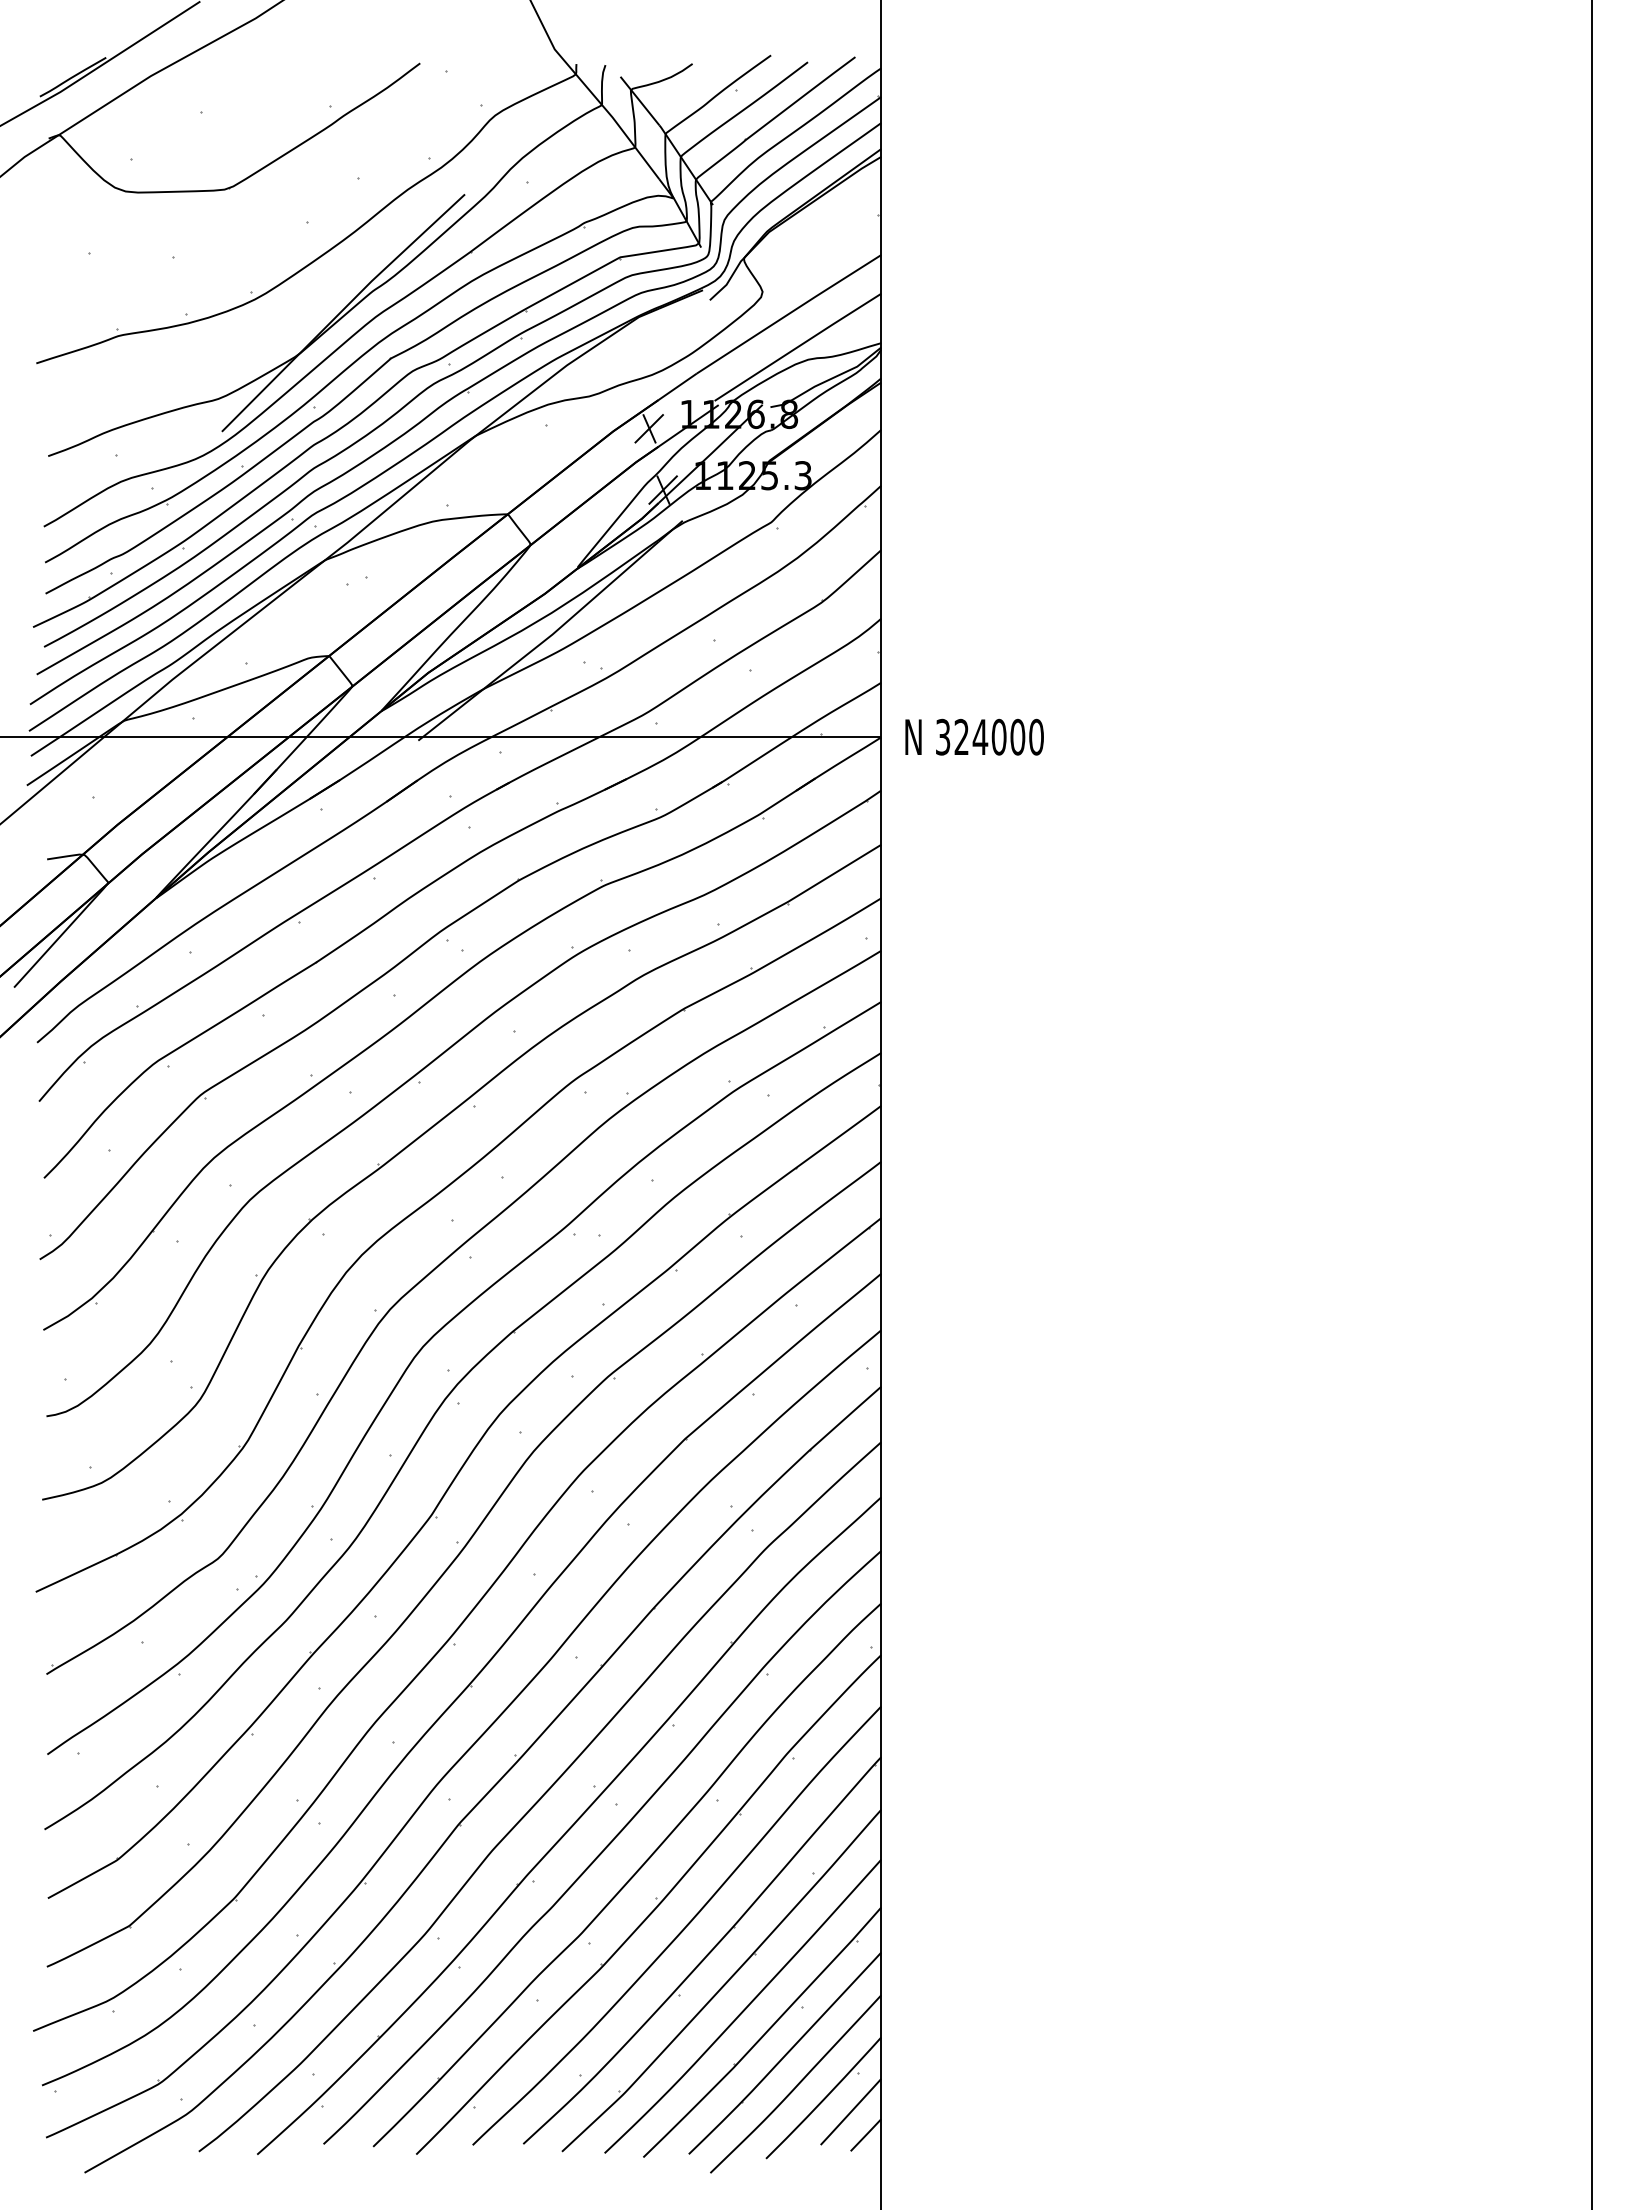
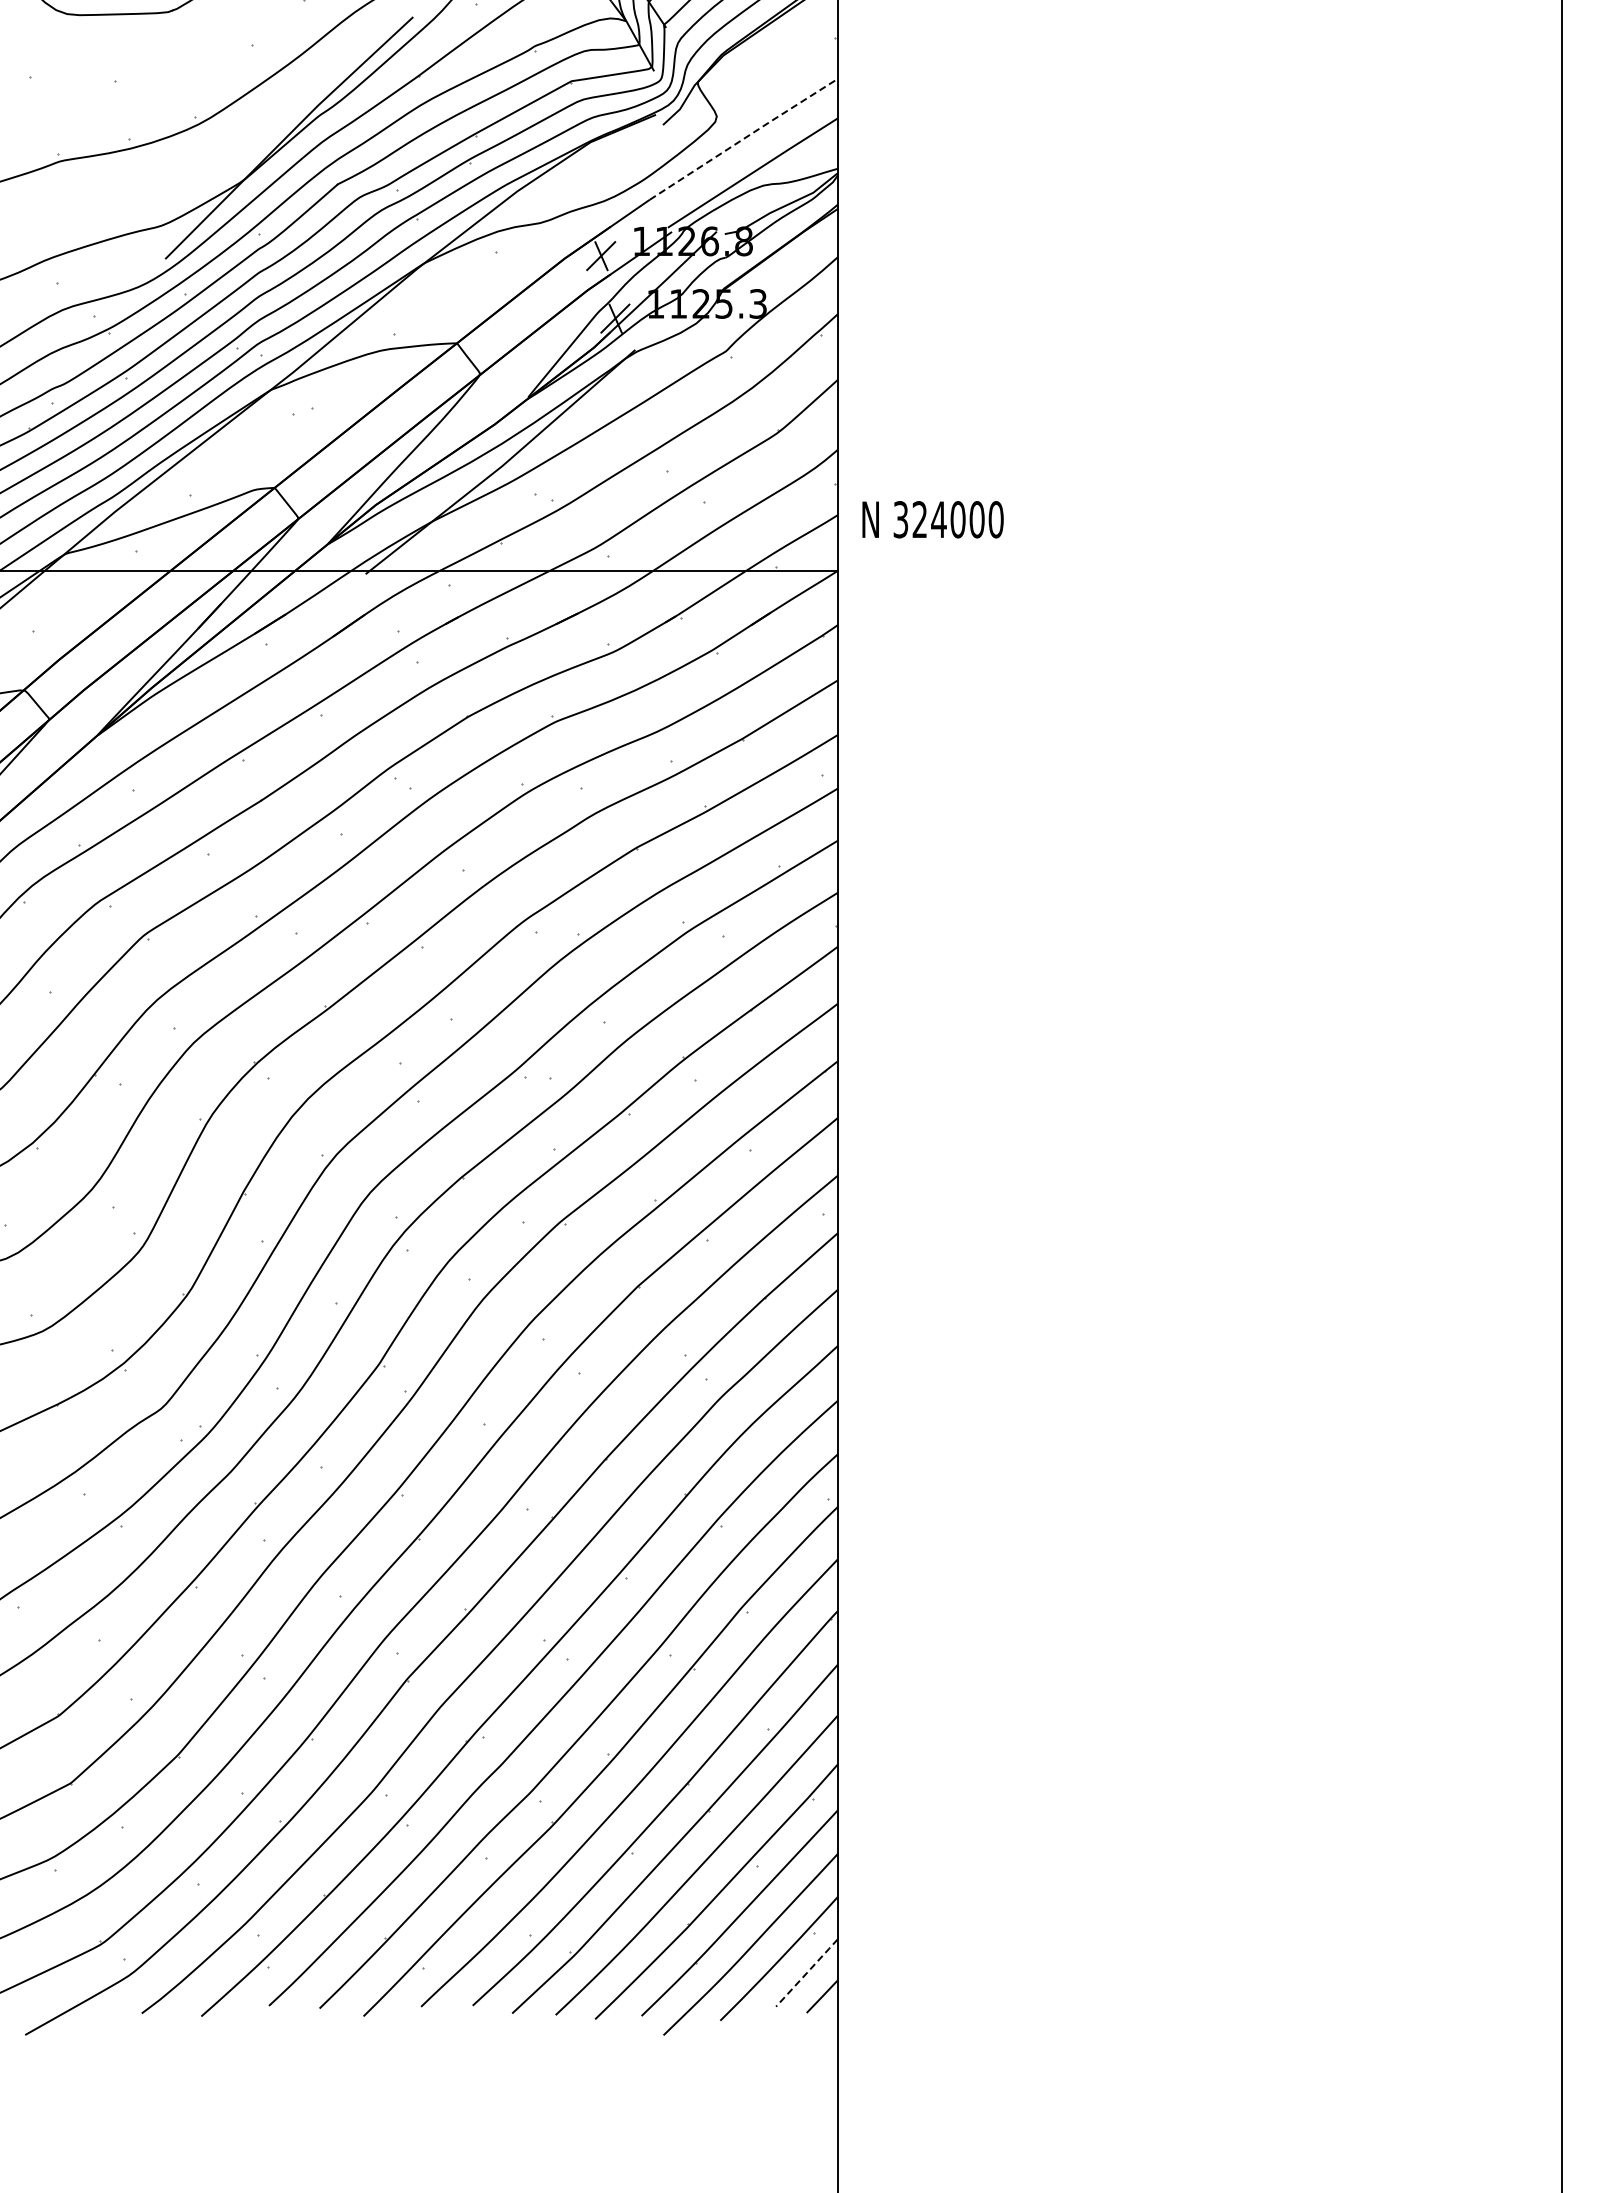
line: (790, 313) -> (745, 138), solid -> dashed
text: (974, 736) -> (932, 518), moved
line: (850, 2112) -> (806, 1973), solid -> dashed

